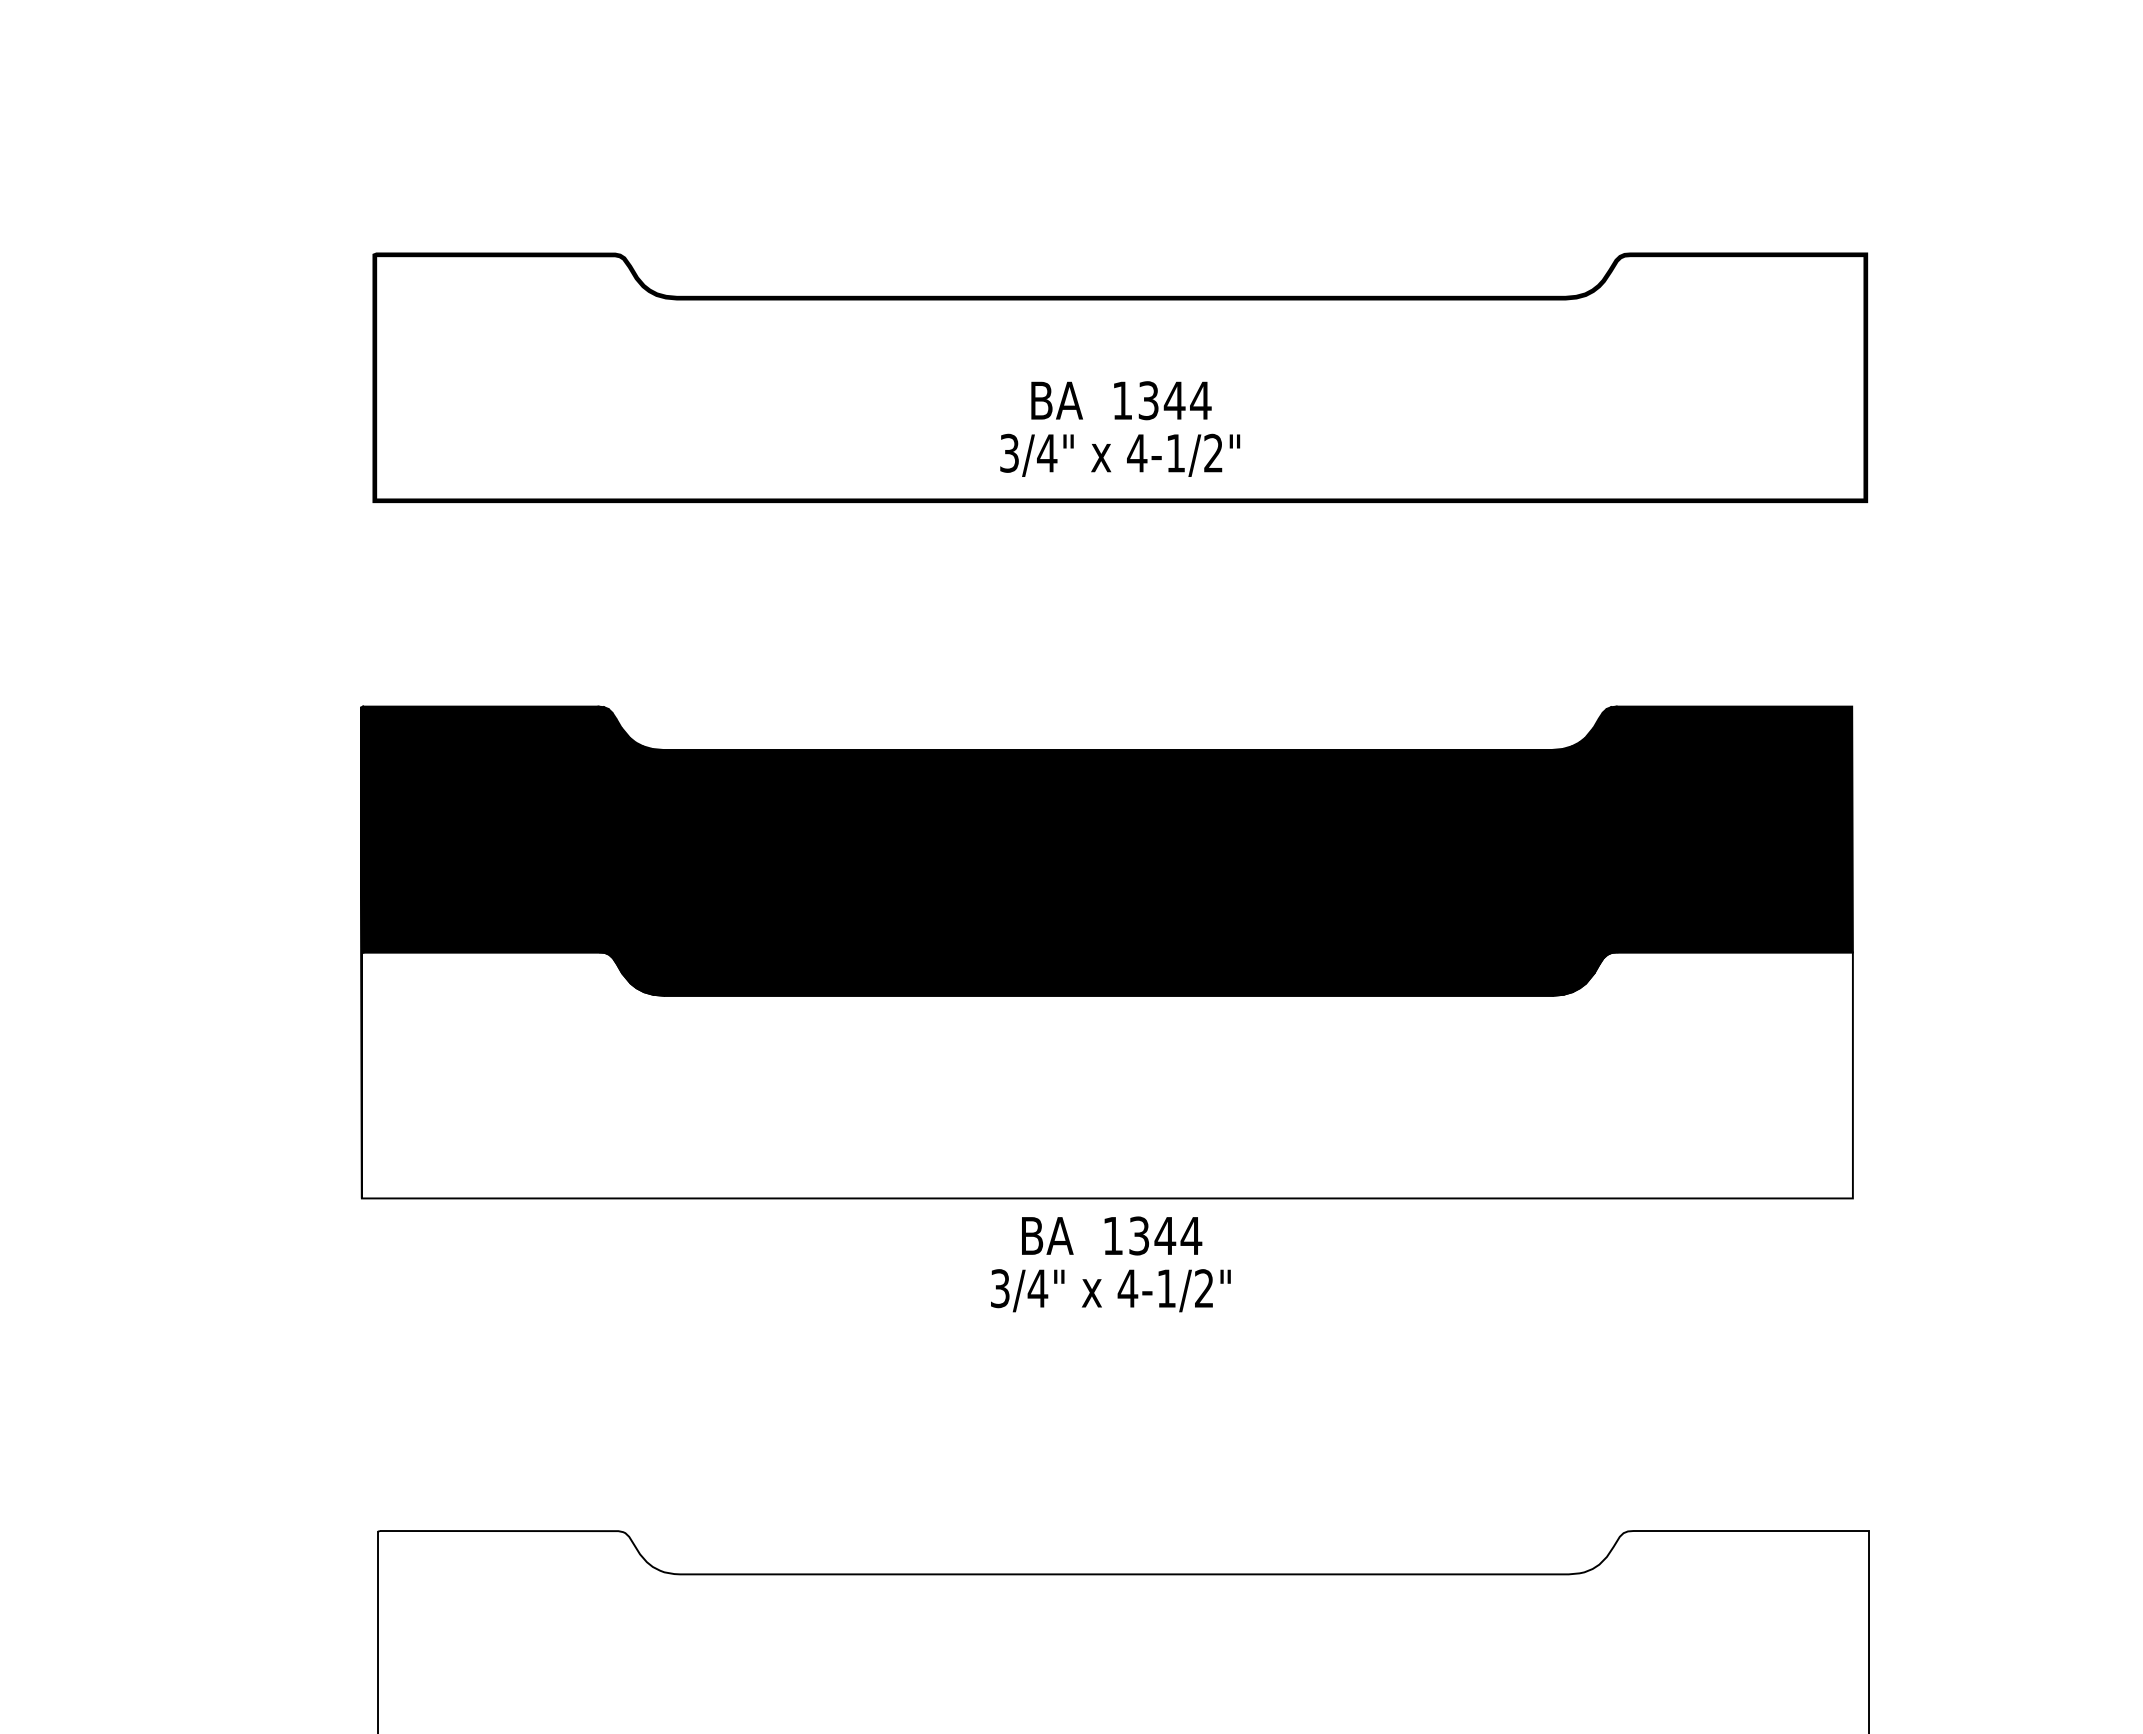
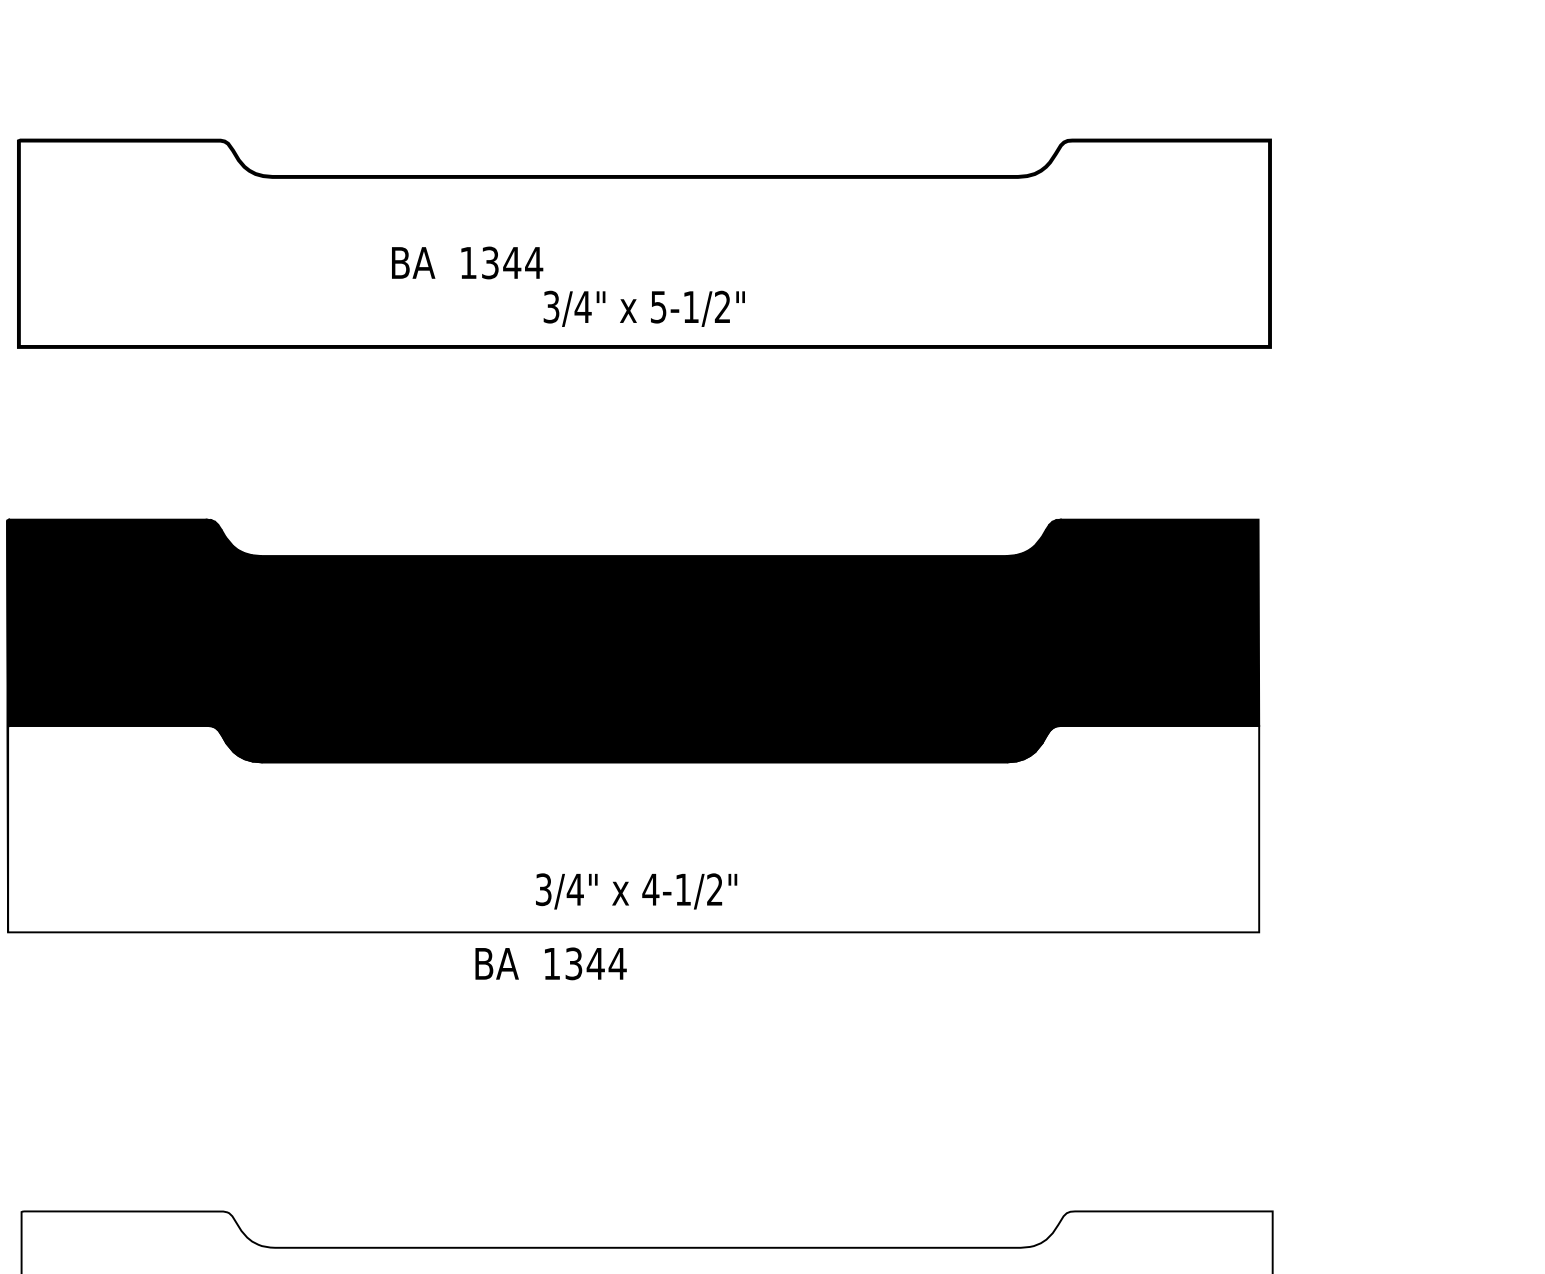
text: (1121, 400) -> (467, 262), moved
text: (1137, 453) -> (658, 307), 4-1/2" -> 5-1/2"
text: (1112, 1235) -> (551, 963), moved
text: (1110, 1290) -> (636, 891), moved

